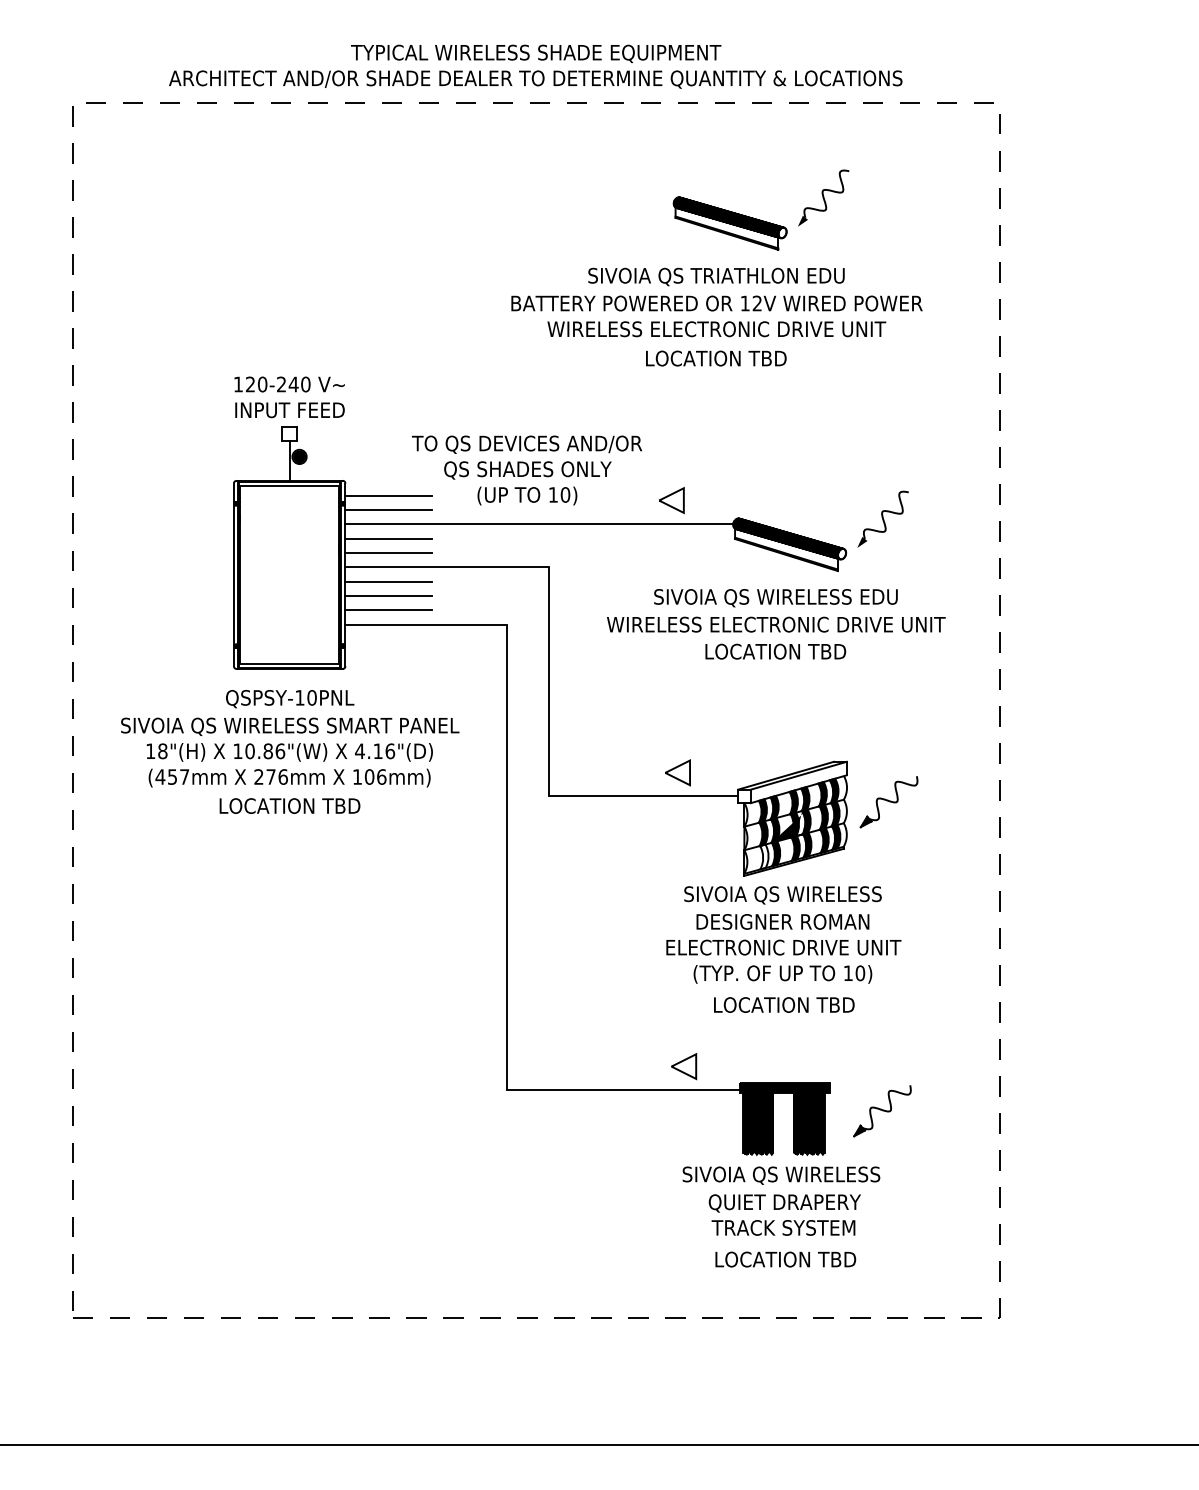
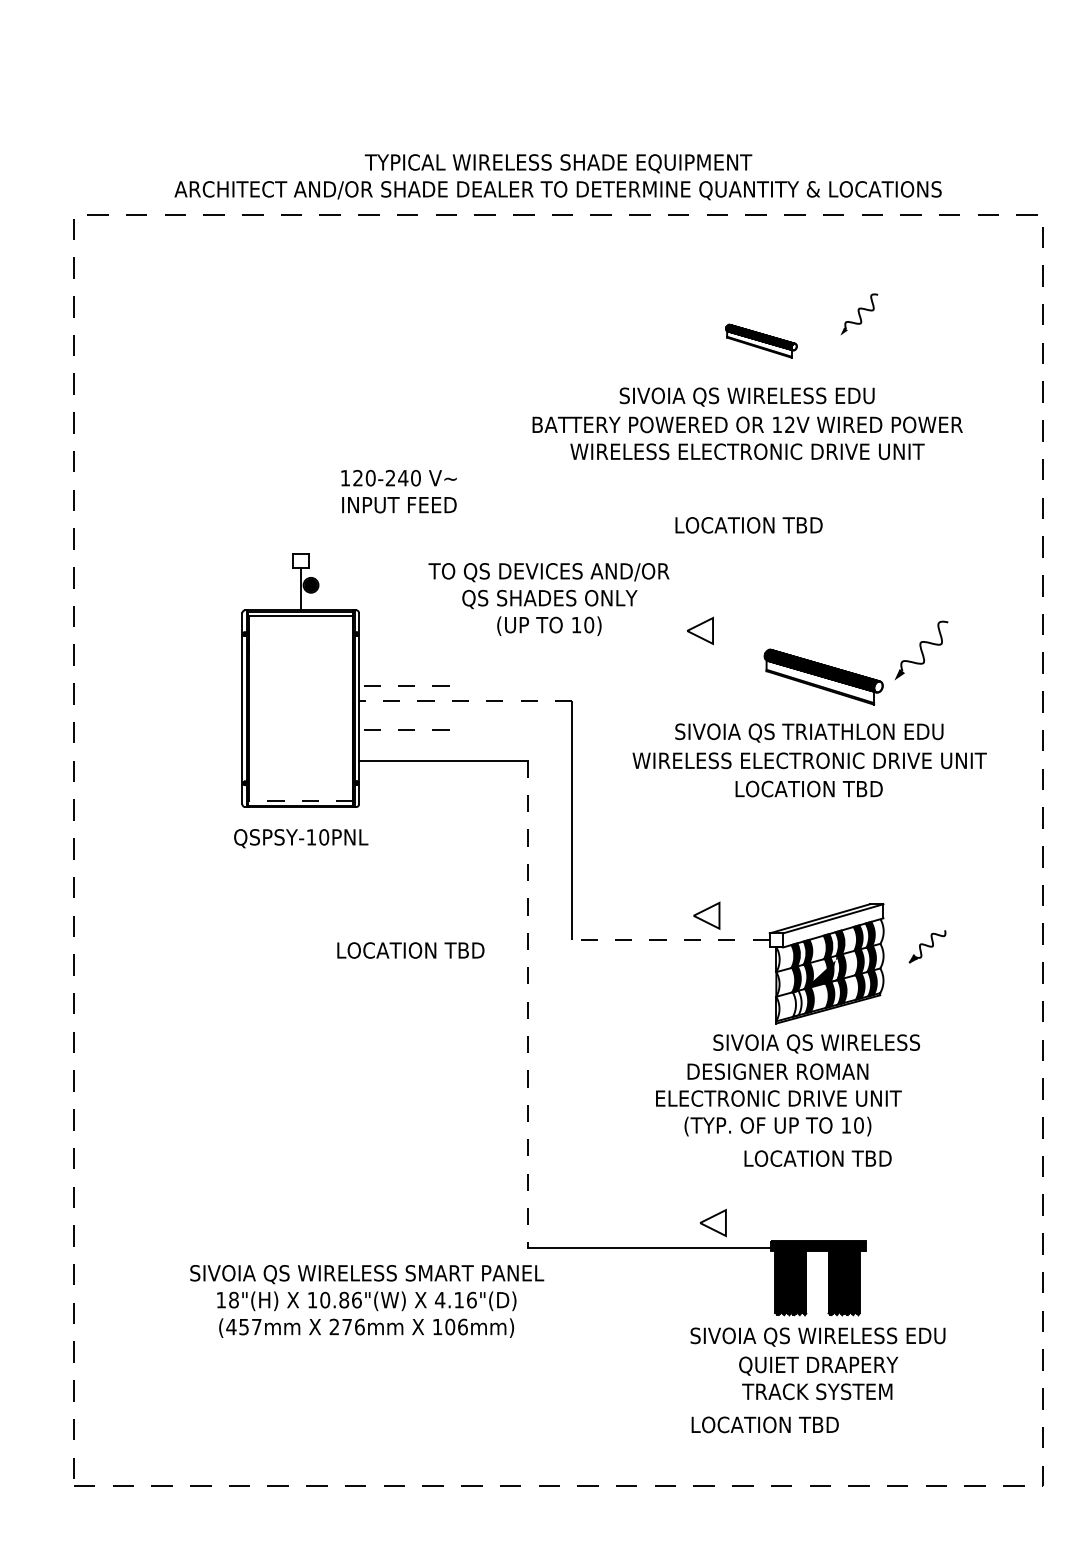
part: (823, 197) -> (859, 313), size x0.7
part: (729, 223) -> (760, 341), size x0.6
text: (716, 276) -> (747, 396), SIVOIA QS TRIATHLON EDU -> SIVOIA QS WIRELESS EDU
text: (716, 358) -> (749, 525), moved
text: (289, 397) -> (398, 491), moved
line: (388, 495) -> (404, 625), removed
line: (388, 510) -> (404, 641), removed
line: (539, 524) -> (562, 655), removed
line: (388, 538) -> (404, 670), removed
line: (388, 553) -> (404, 686), solid -> dashed
line: (447, 567) -> (465, 700), solid -> dashed
line: (388, 581) -> (404, 715), removed
line: (388, 595) -> (404, 730), solid -> dashed
text: (775, 598) -> (808, 733), SIVOIA QS WIRELESS EDU -> SIVOIA QS TRIATHLON EDU
line: (388, 610) -> (404, 745), removed
line: (289, 663) -> (300, 801), solid -> dashed
text: (290, 752) -> (367, 1301), moved
line: (643, 796) -> (670, 940), solid -> dashed
part: (888, 802) -> (927, 946), size x0.6
text: (289, 805) -> (410, 949), moved
line: (507, 857) -> (528, 1004), solid -> dashed
text: (783, 948) -> (778, 1099), moved
part: (882, 1111) -> (920, 1270), removed
text: (783, 1175) -> (817, 1336), SIVOIA QS WIRELESS -> SIVOIA QS WIRELESS EDU
text: (785, 1259) -> (764, 1424), moved

